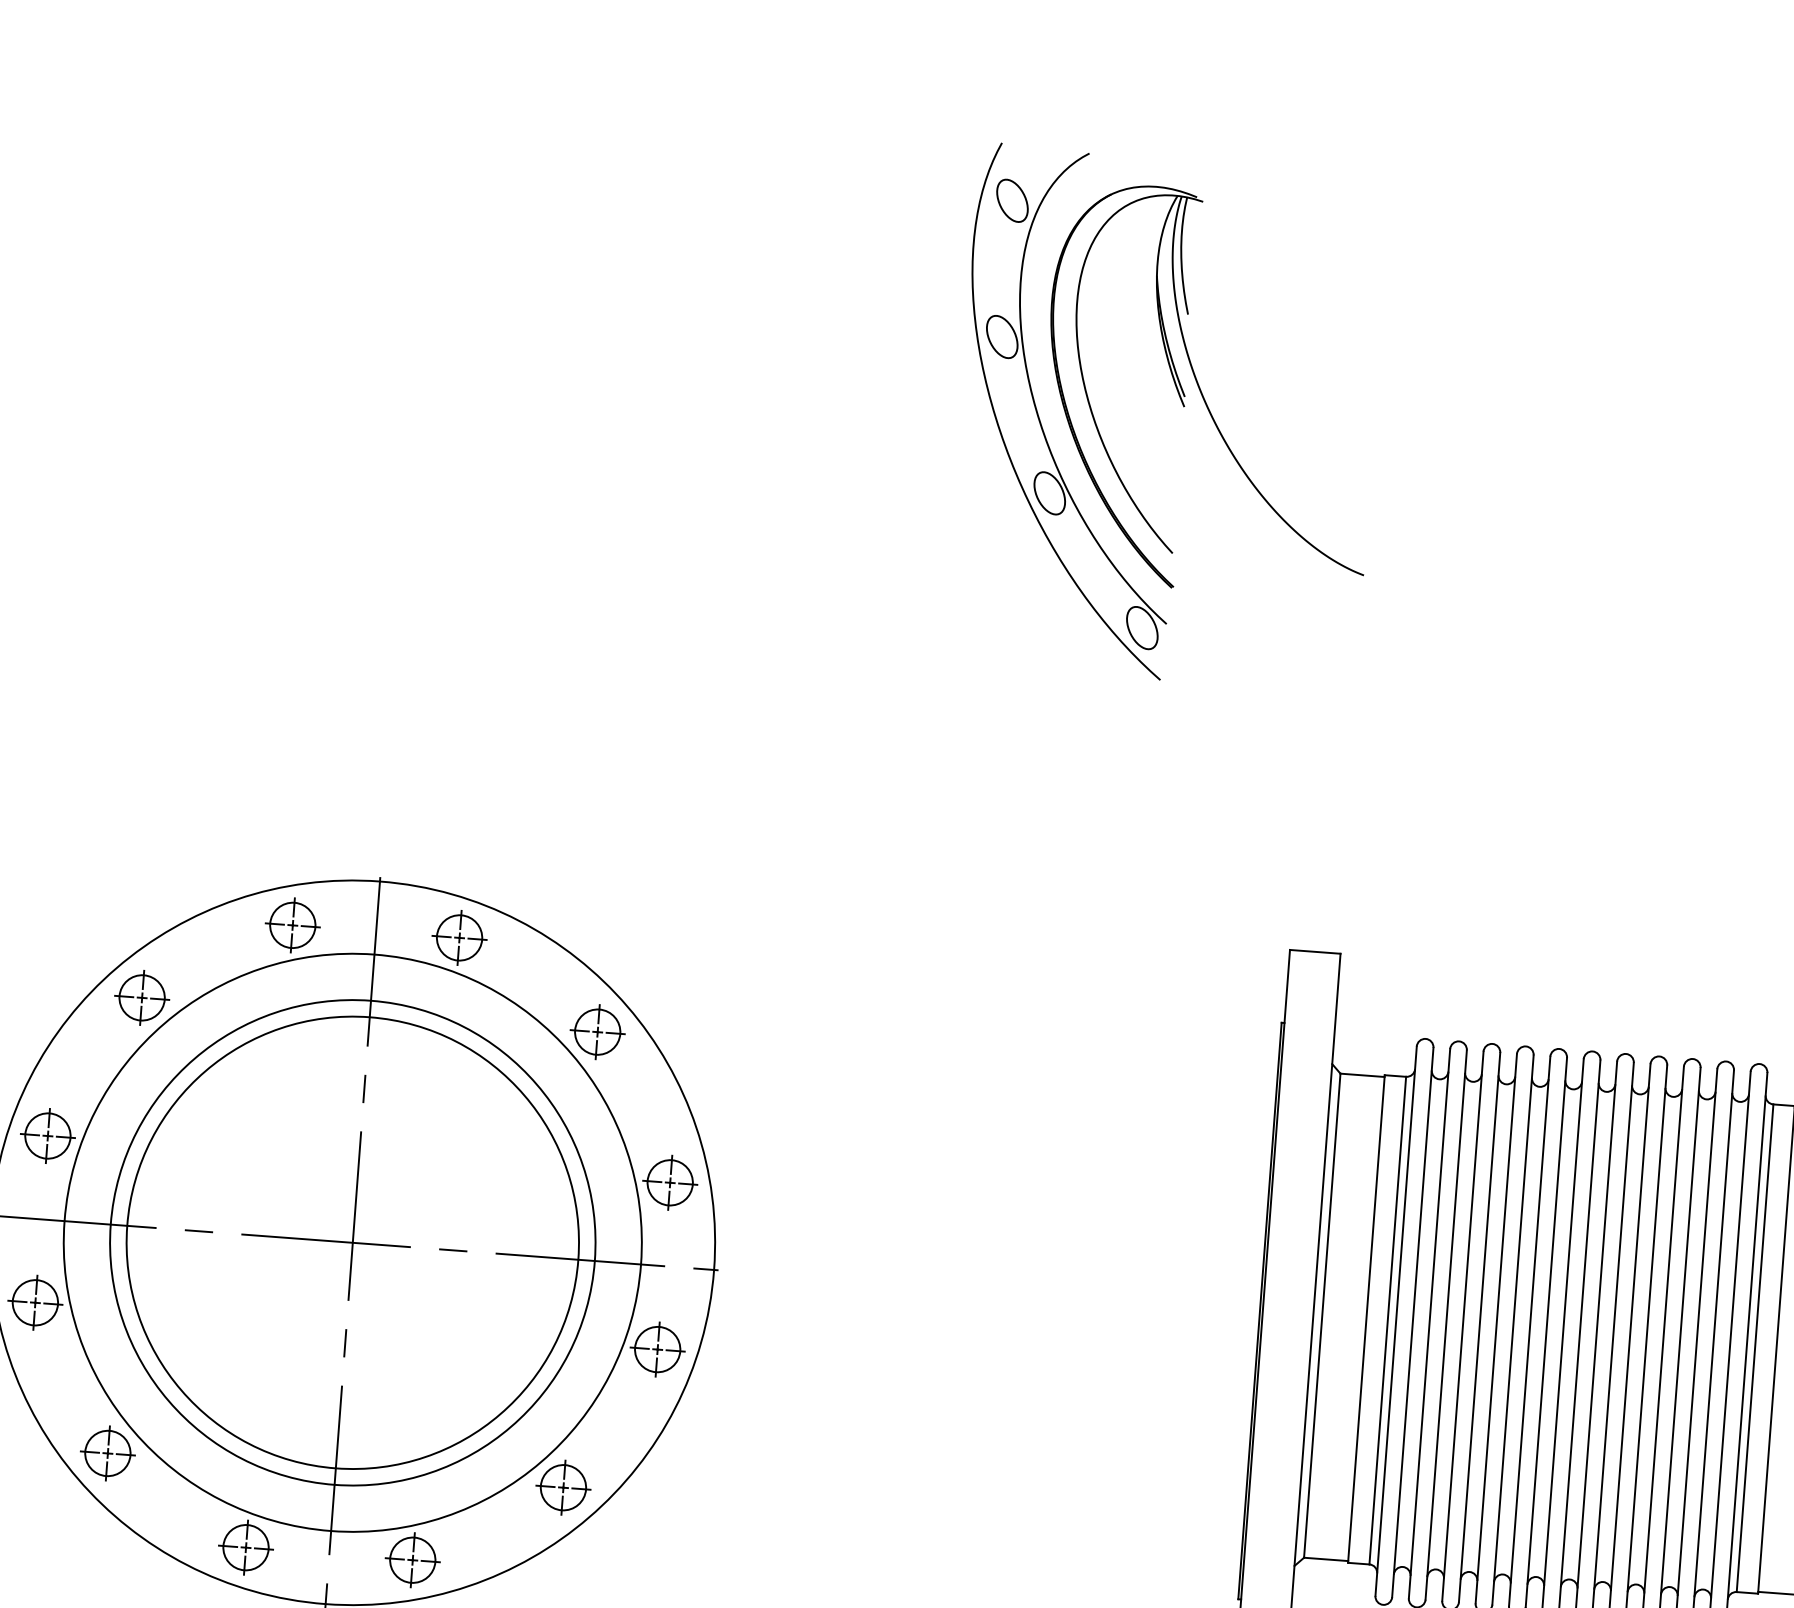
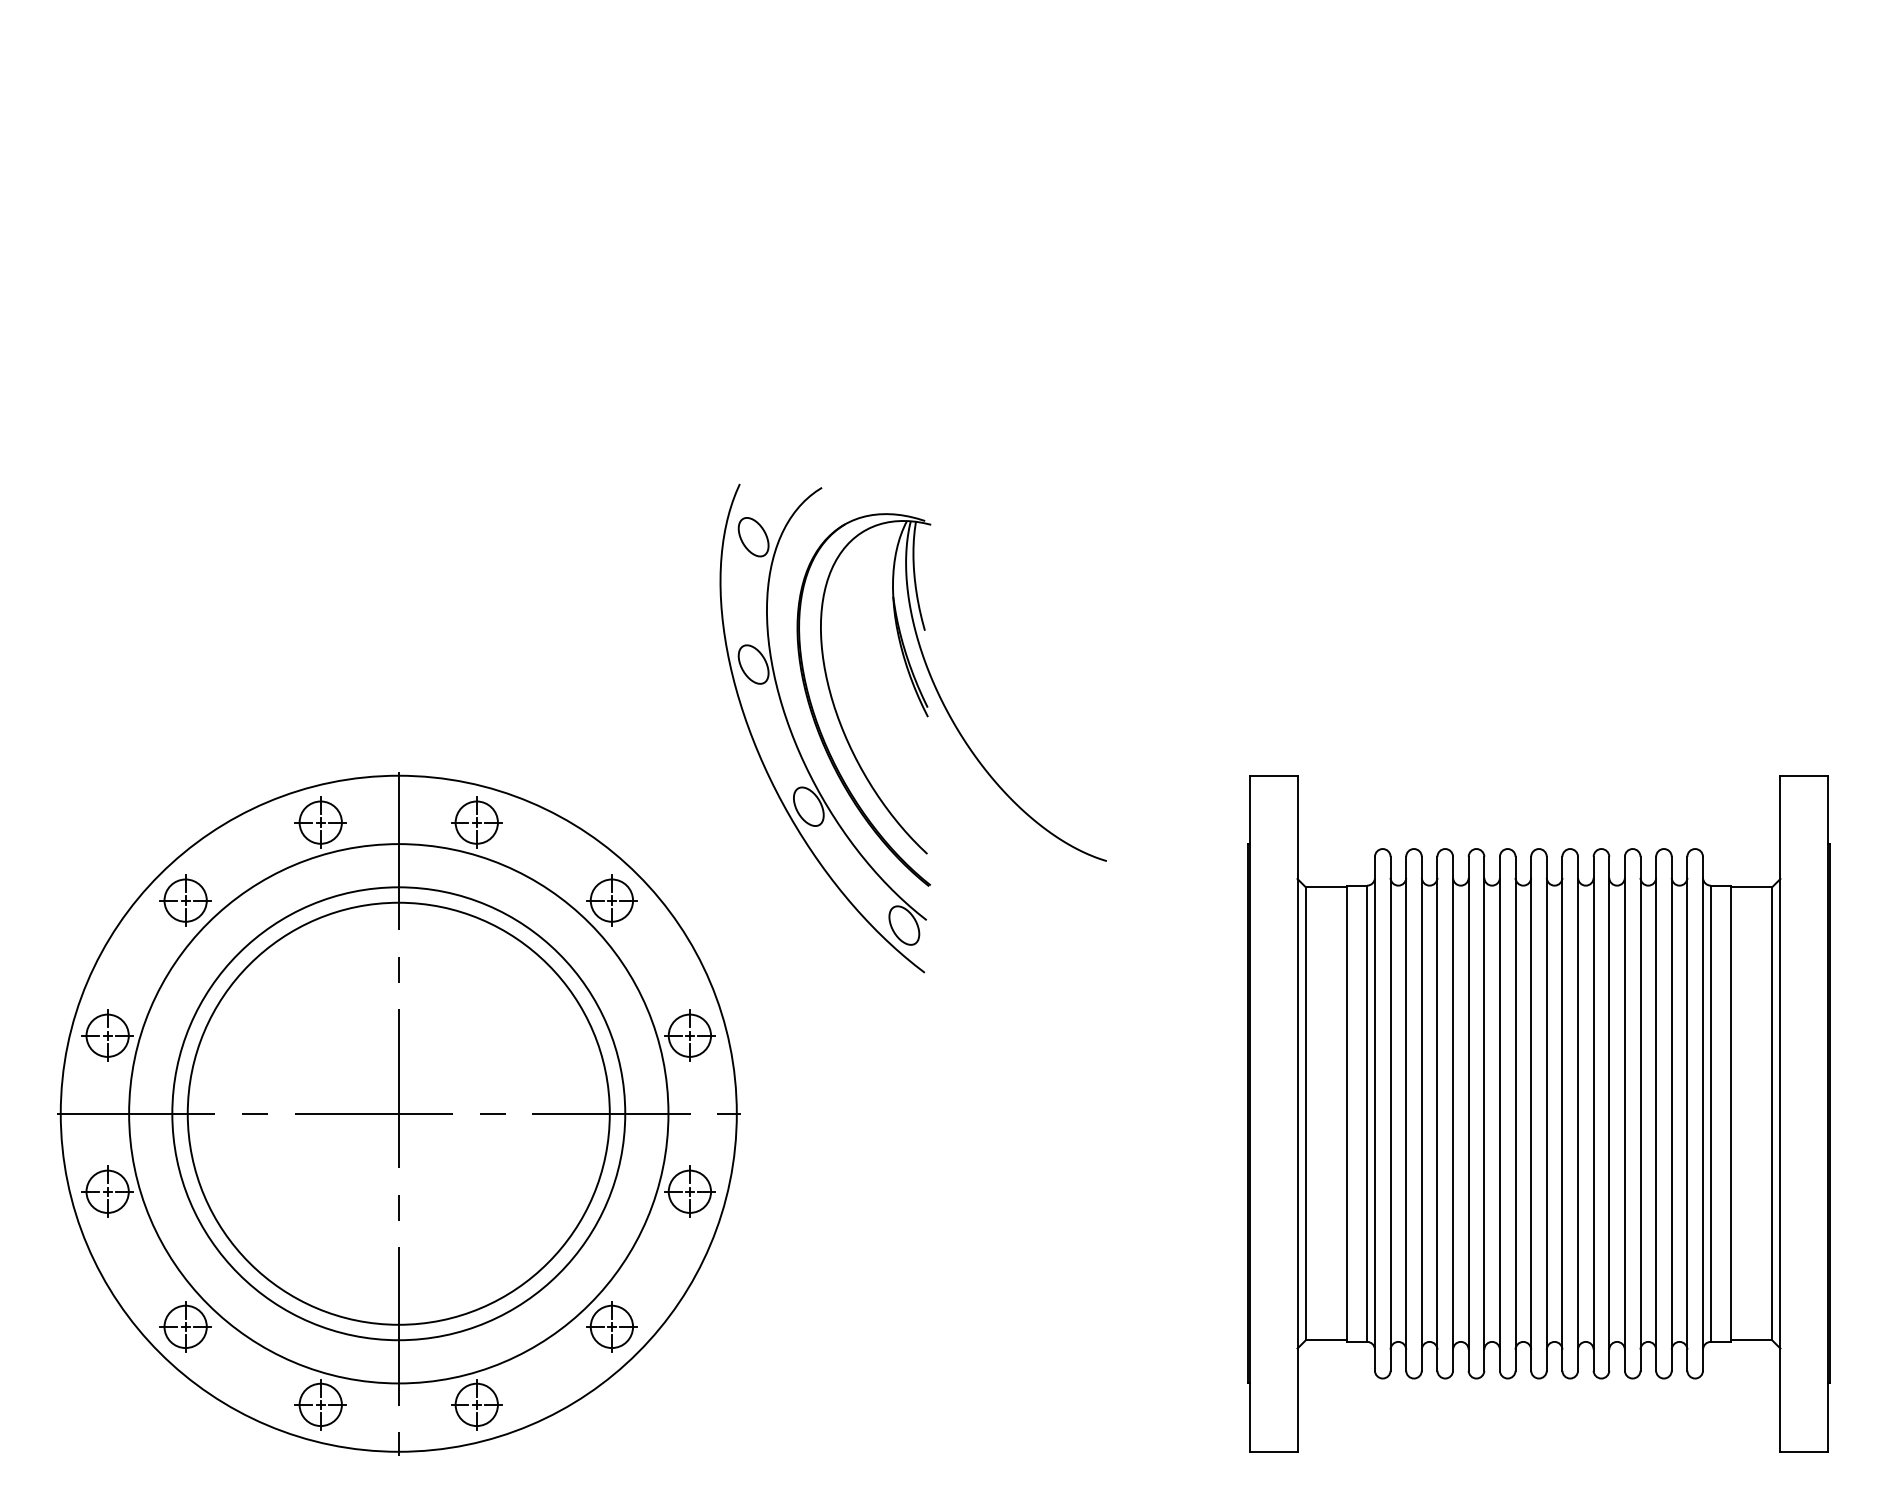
part: (1182, 406) -> (926, 716), moved

